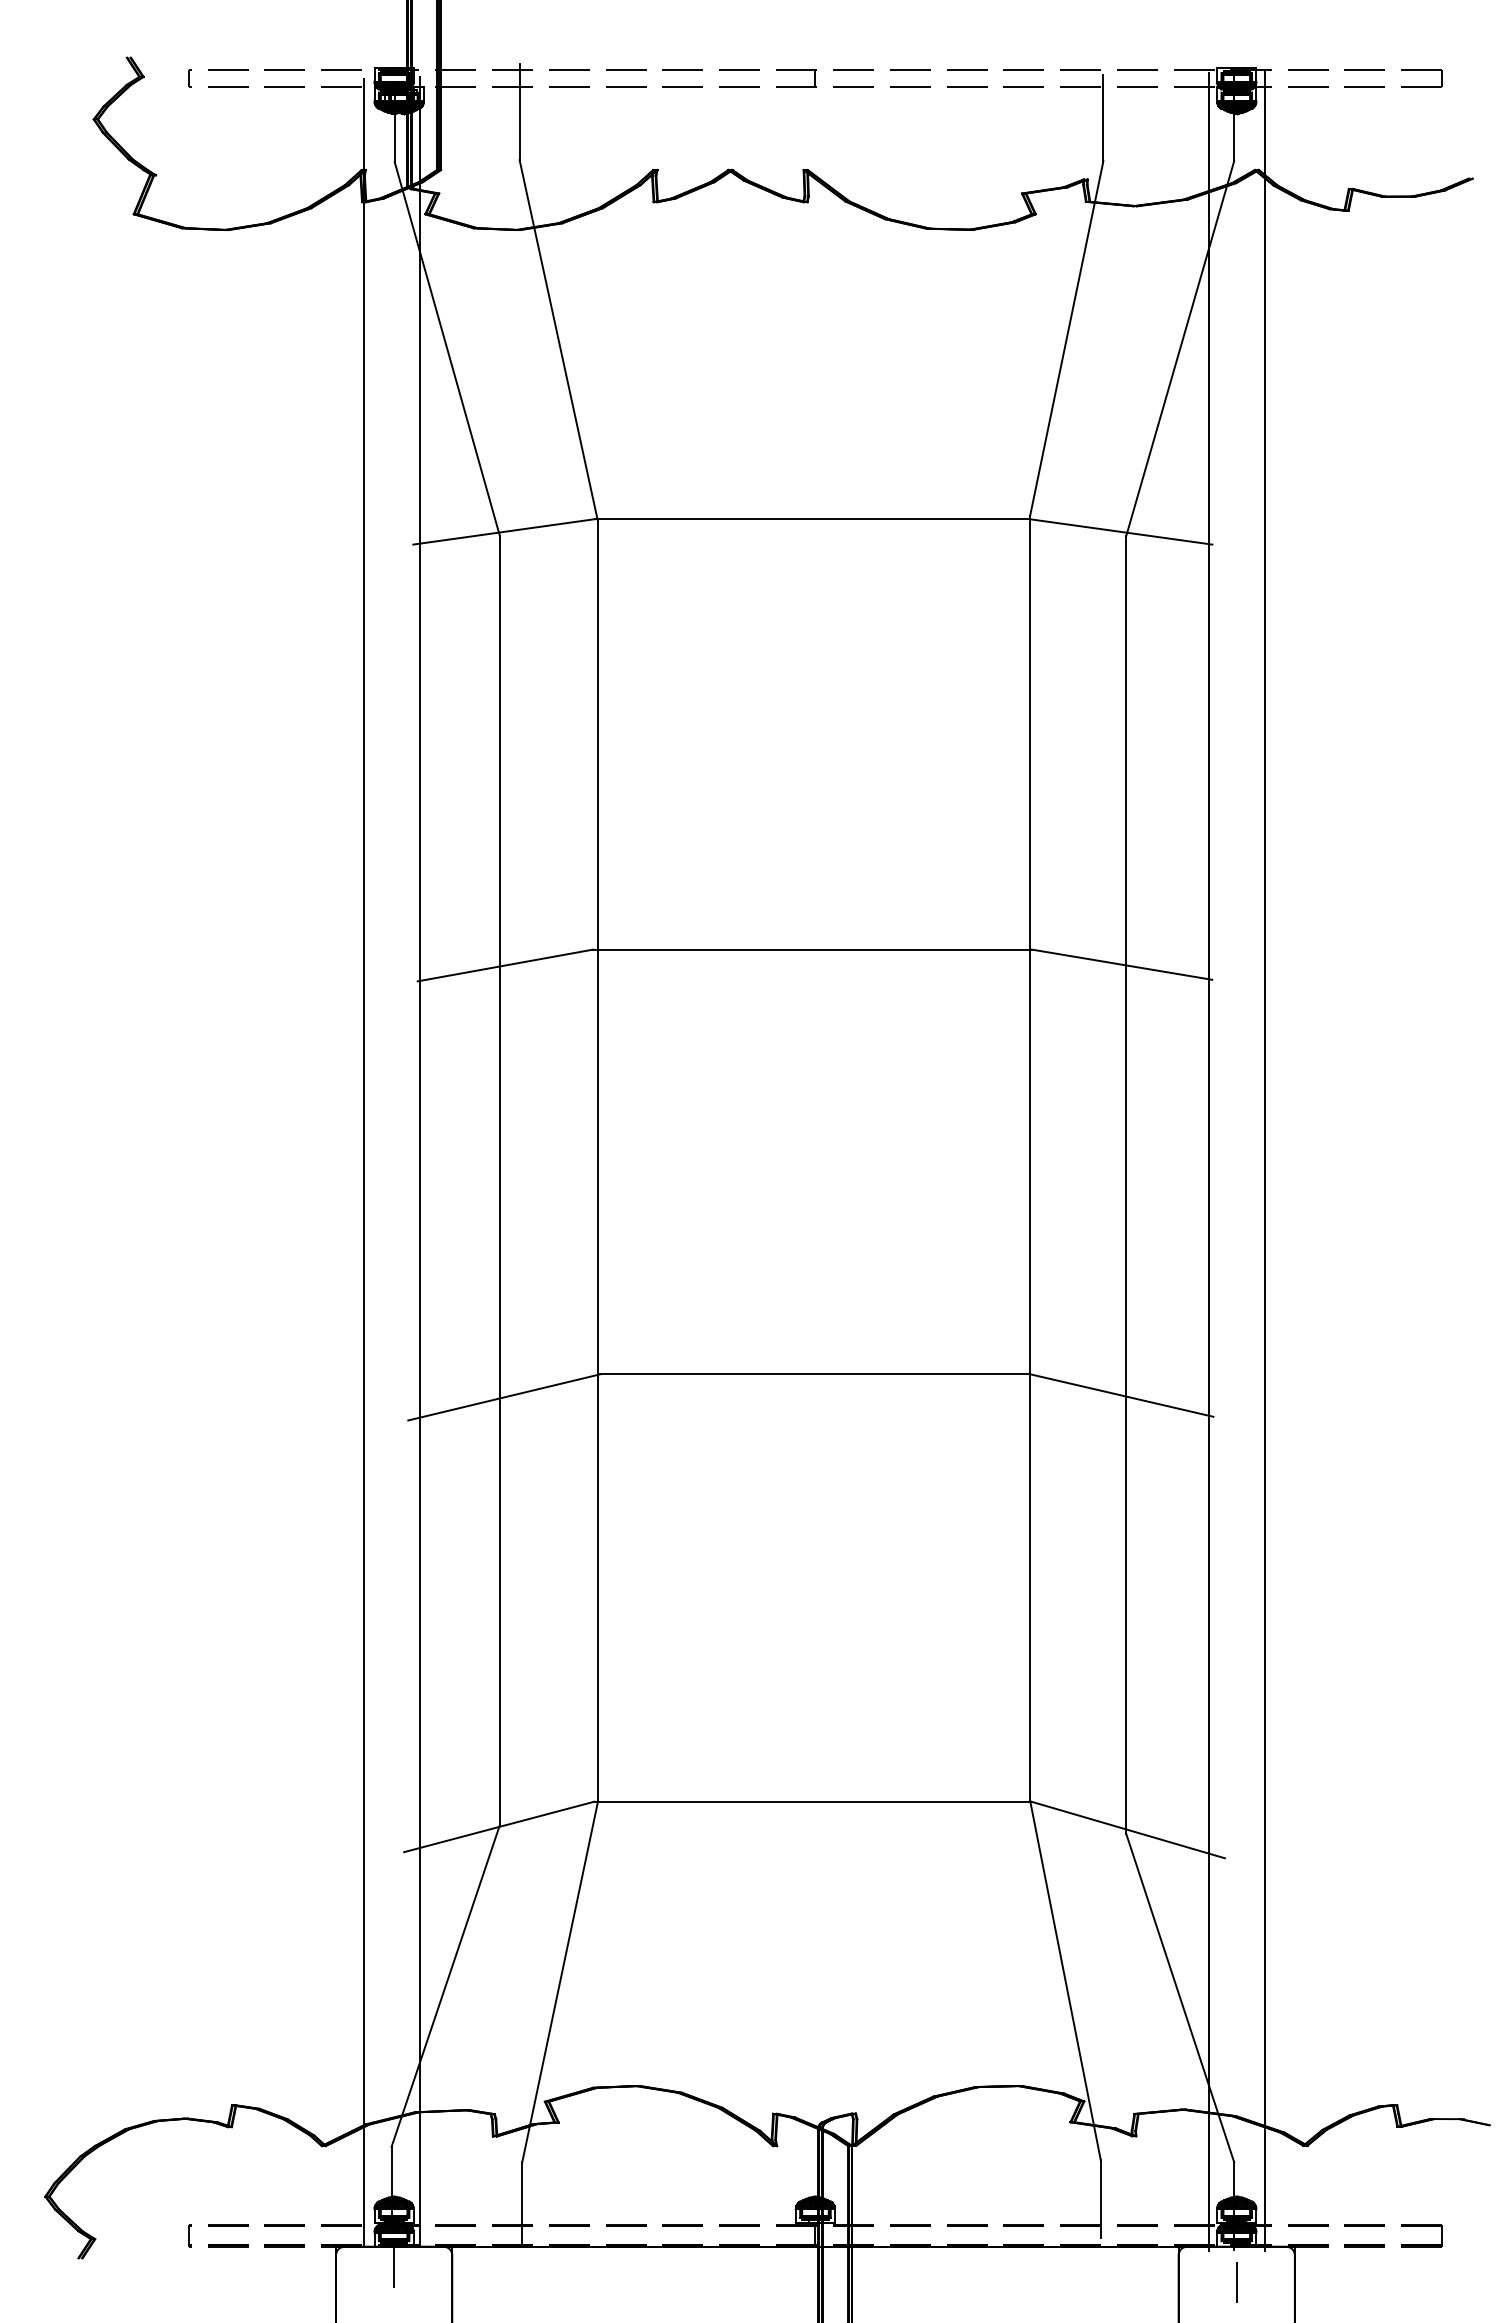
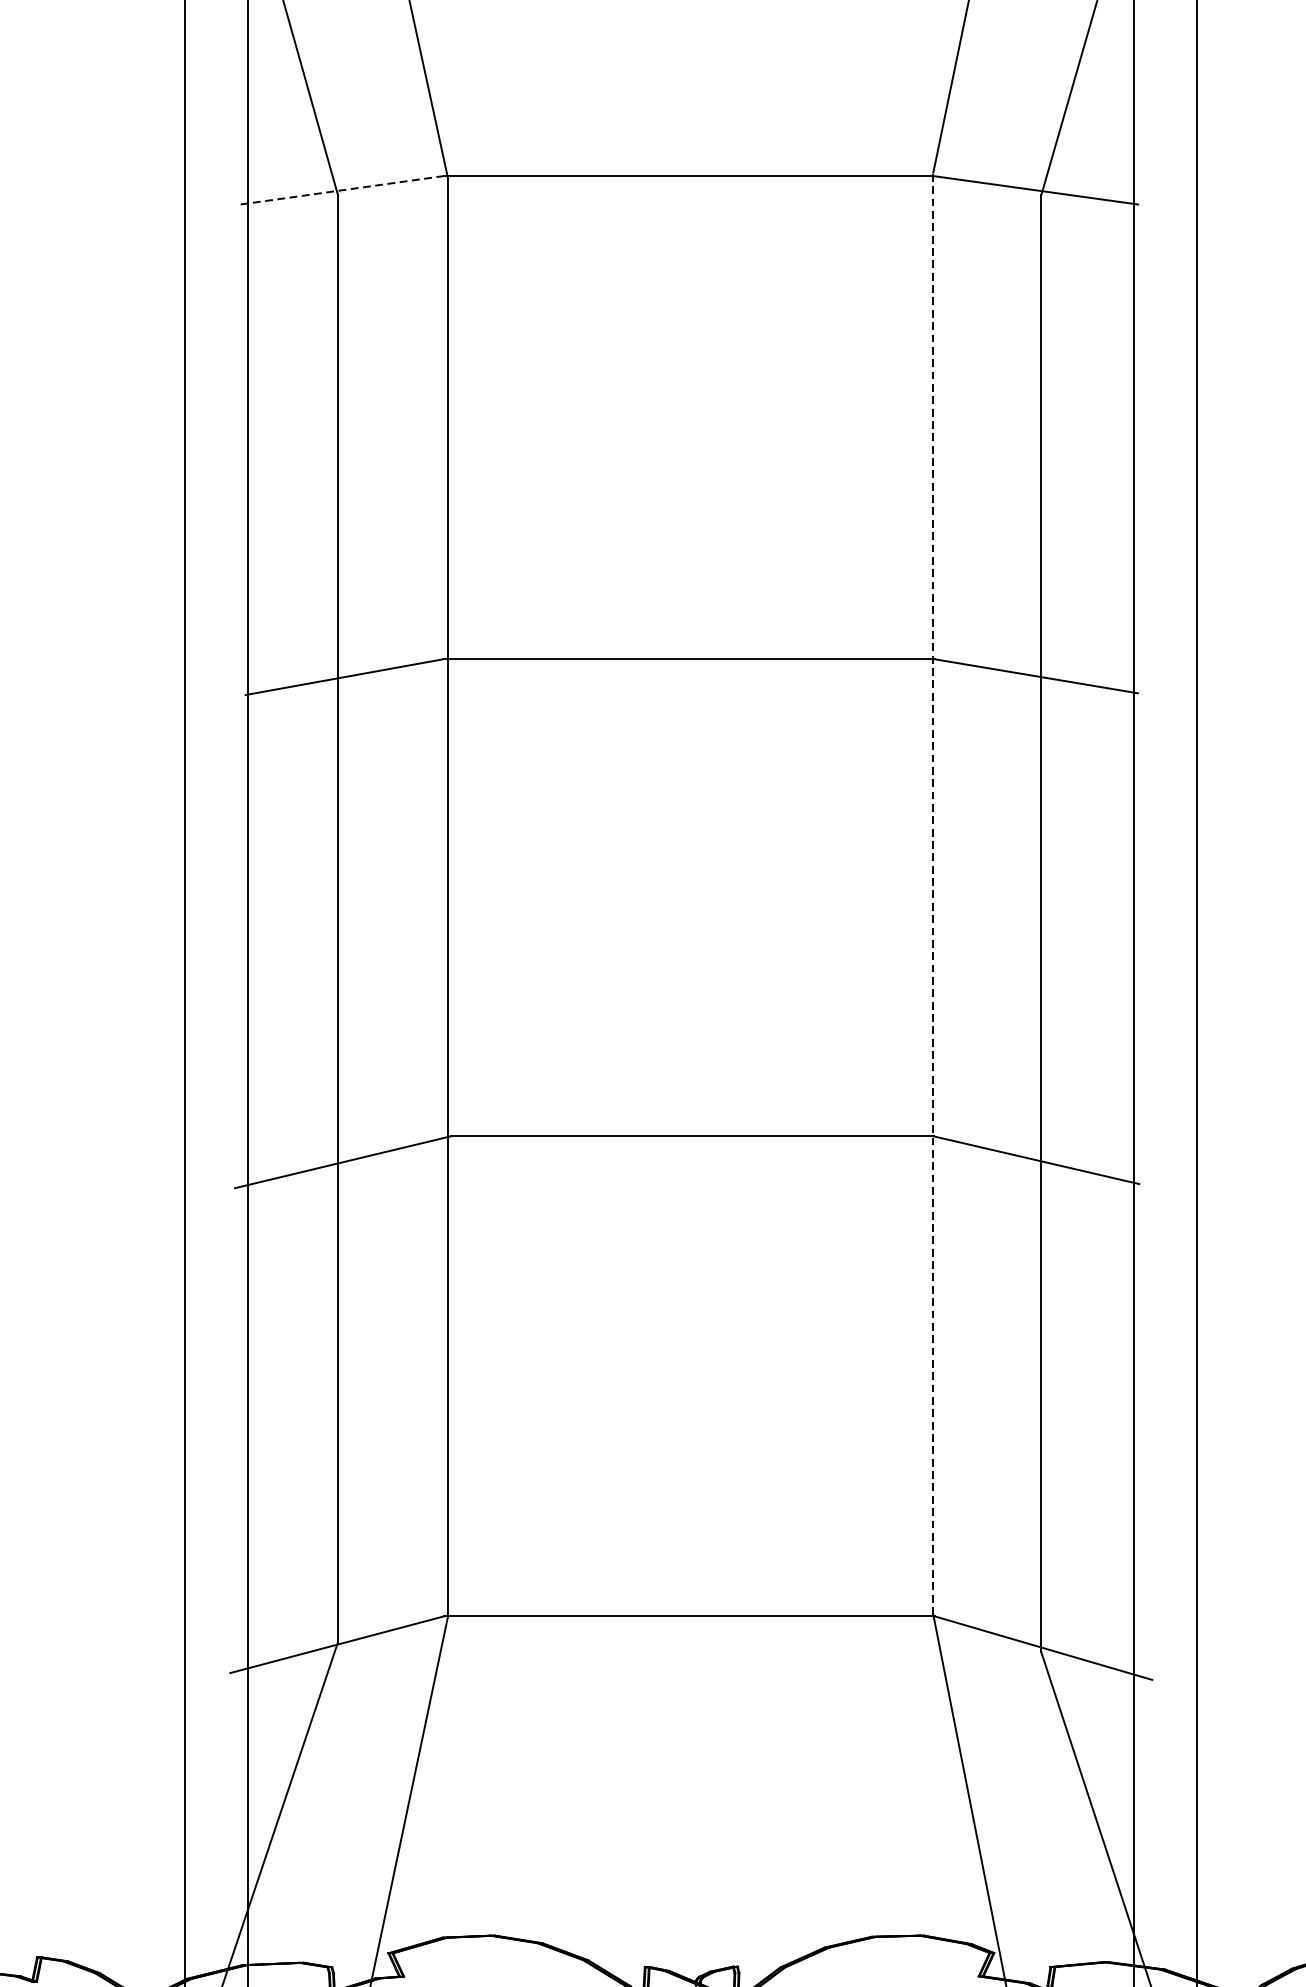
line: (504, 531) -> (343, 189), solid -> dashed
line: (1030, 1157) -> (933, 892), solid -> dashed

